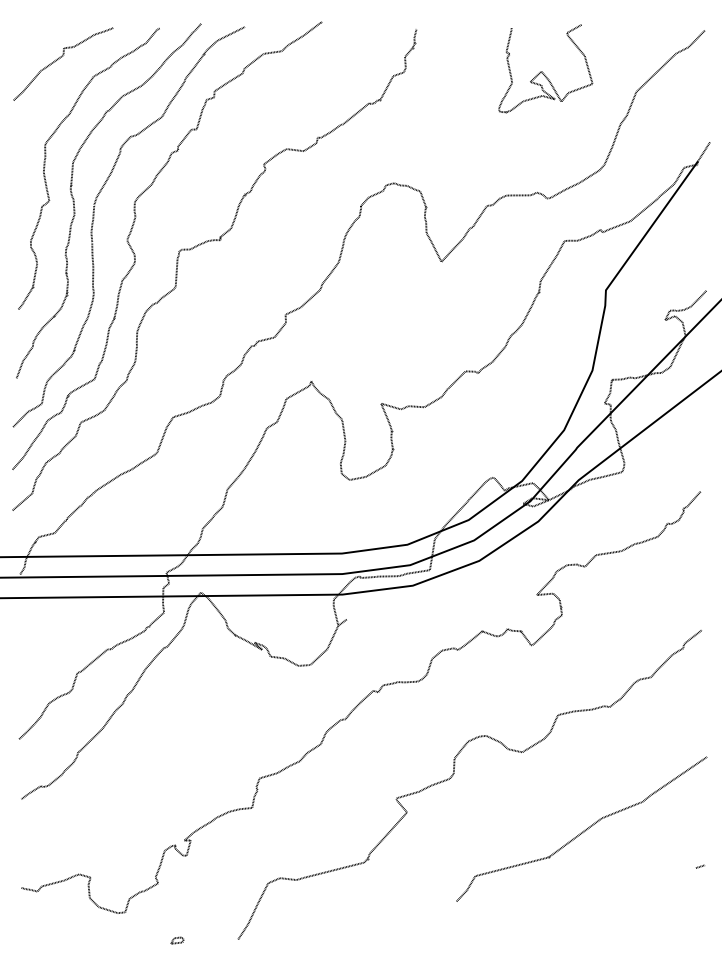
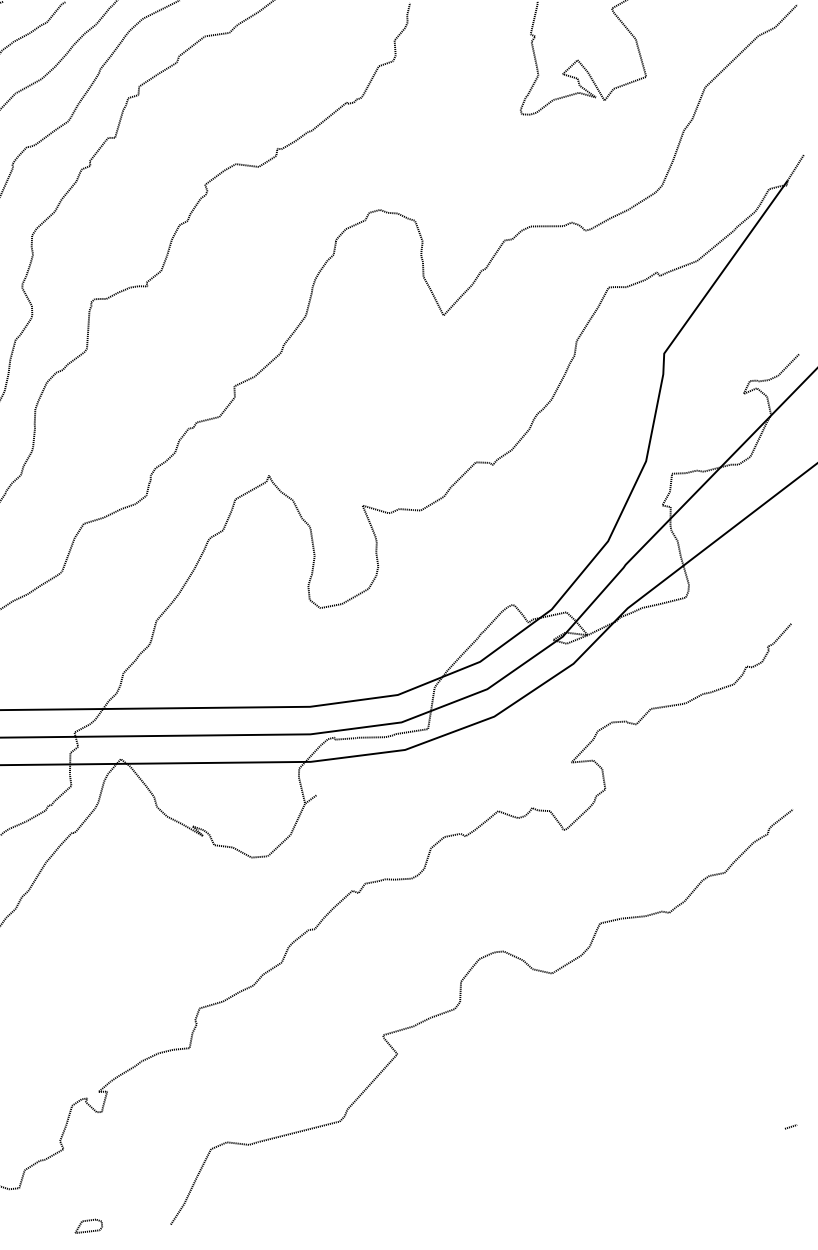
curve: (583, 830) -> (634, 1078), removed
part: (177, 940) -> (89, 1225), size x1.6

